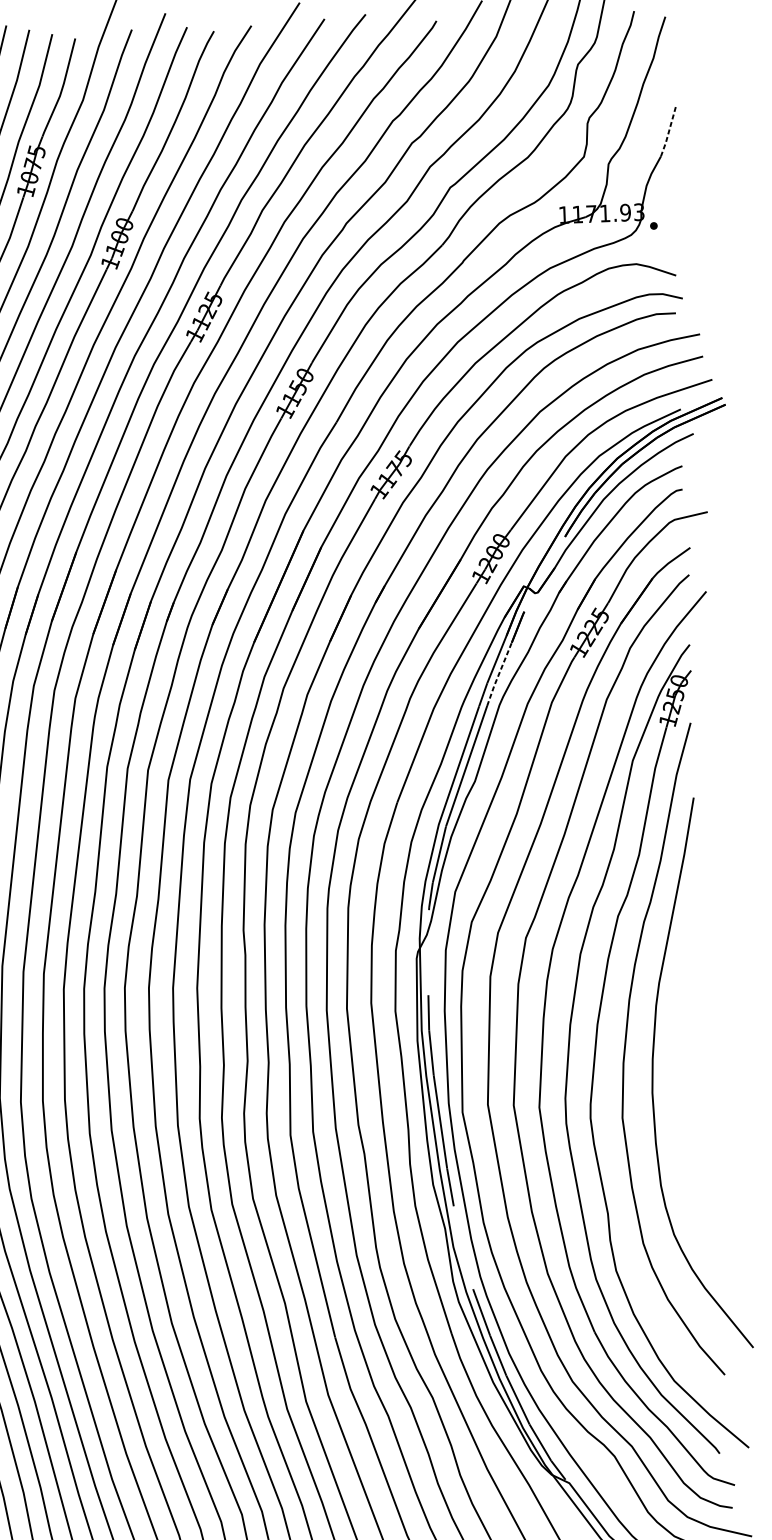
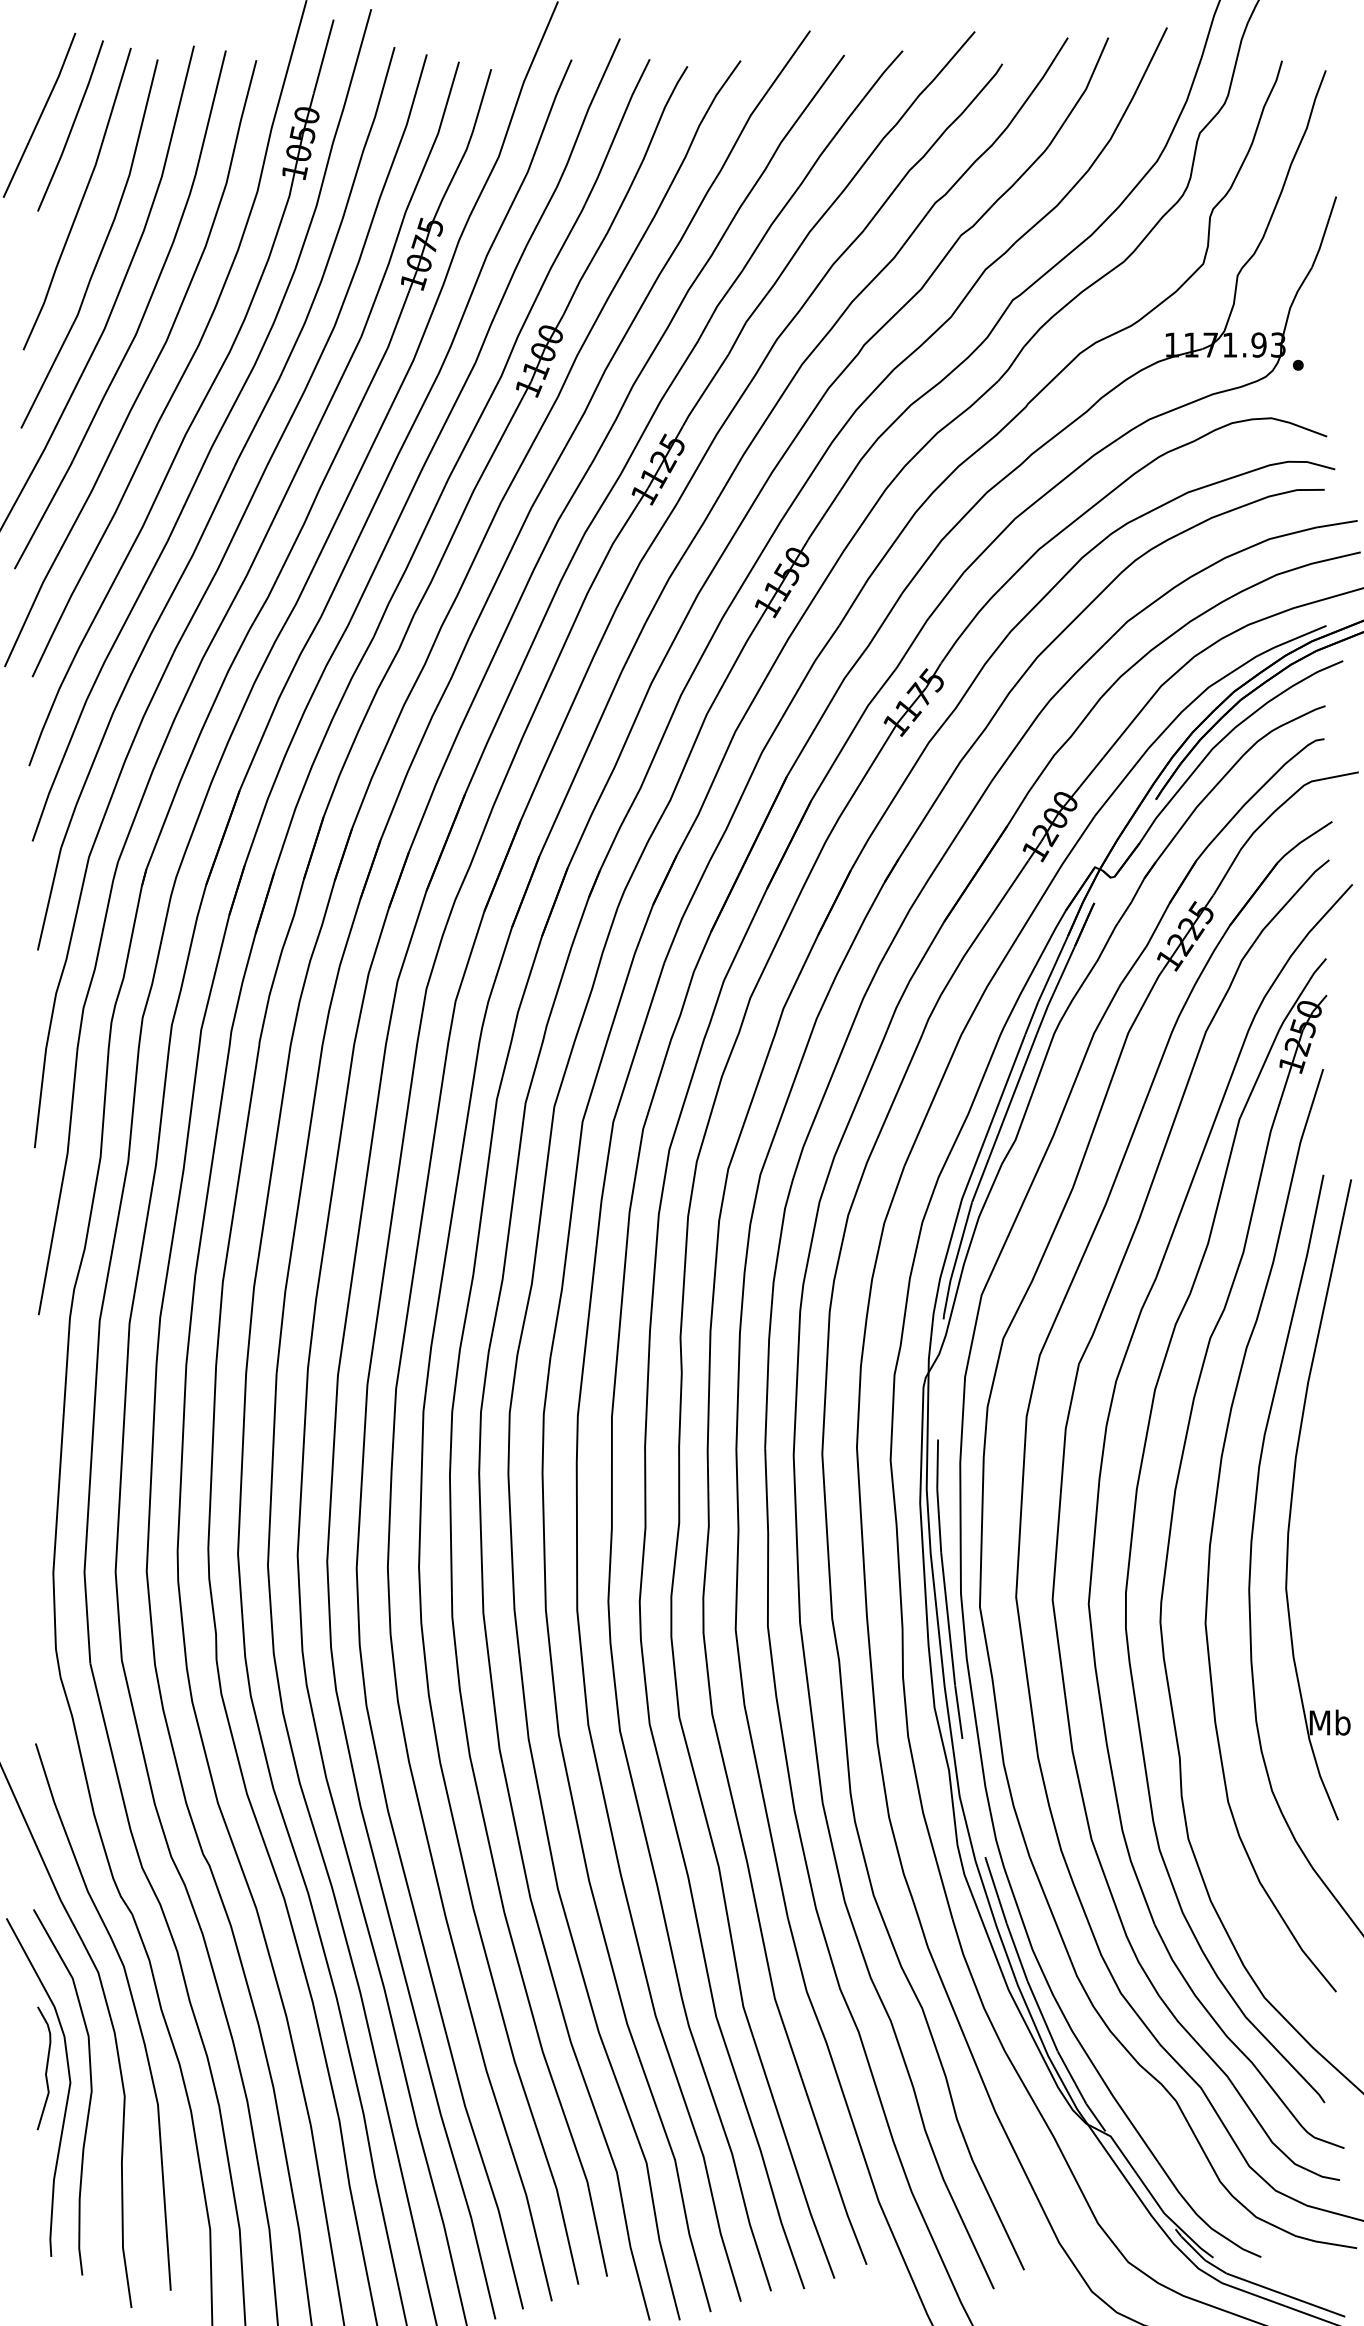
line: (668, 131) -> (1324, 232), dashed -> solid
line: (498, 674) -> (1054, 990), dashed -> solid
part: (681, 1023) -> (1293, 1493), added

